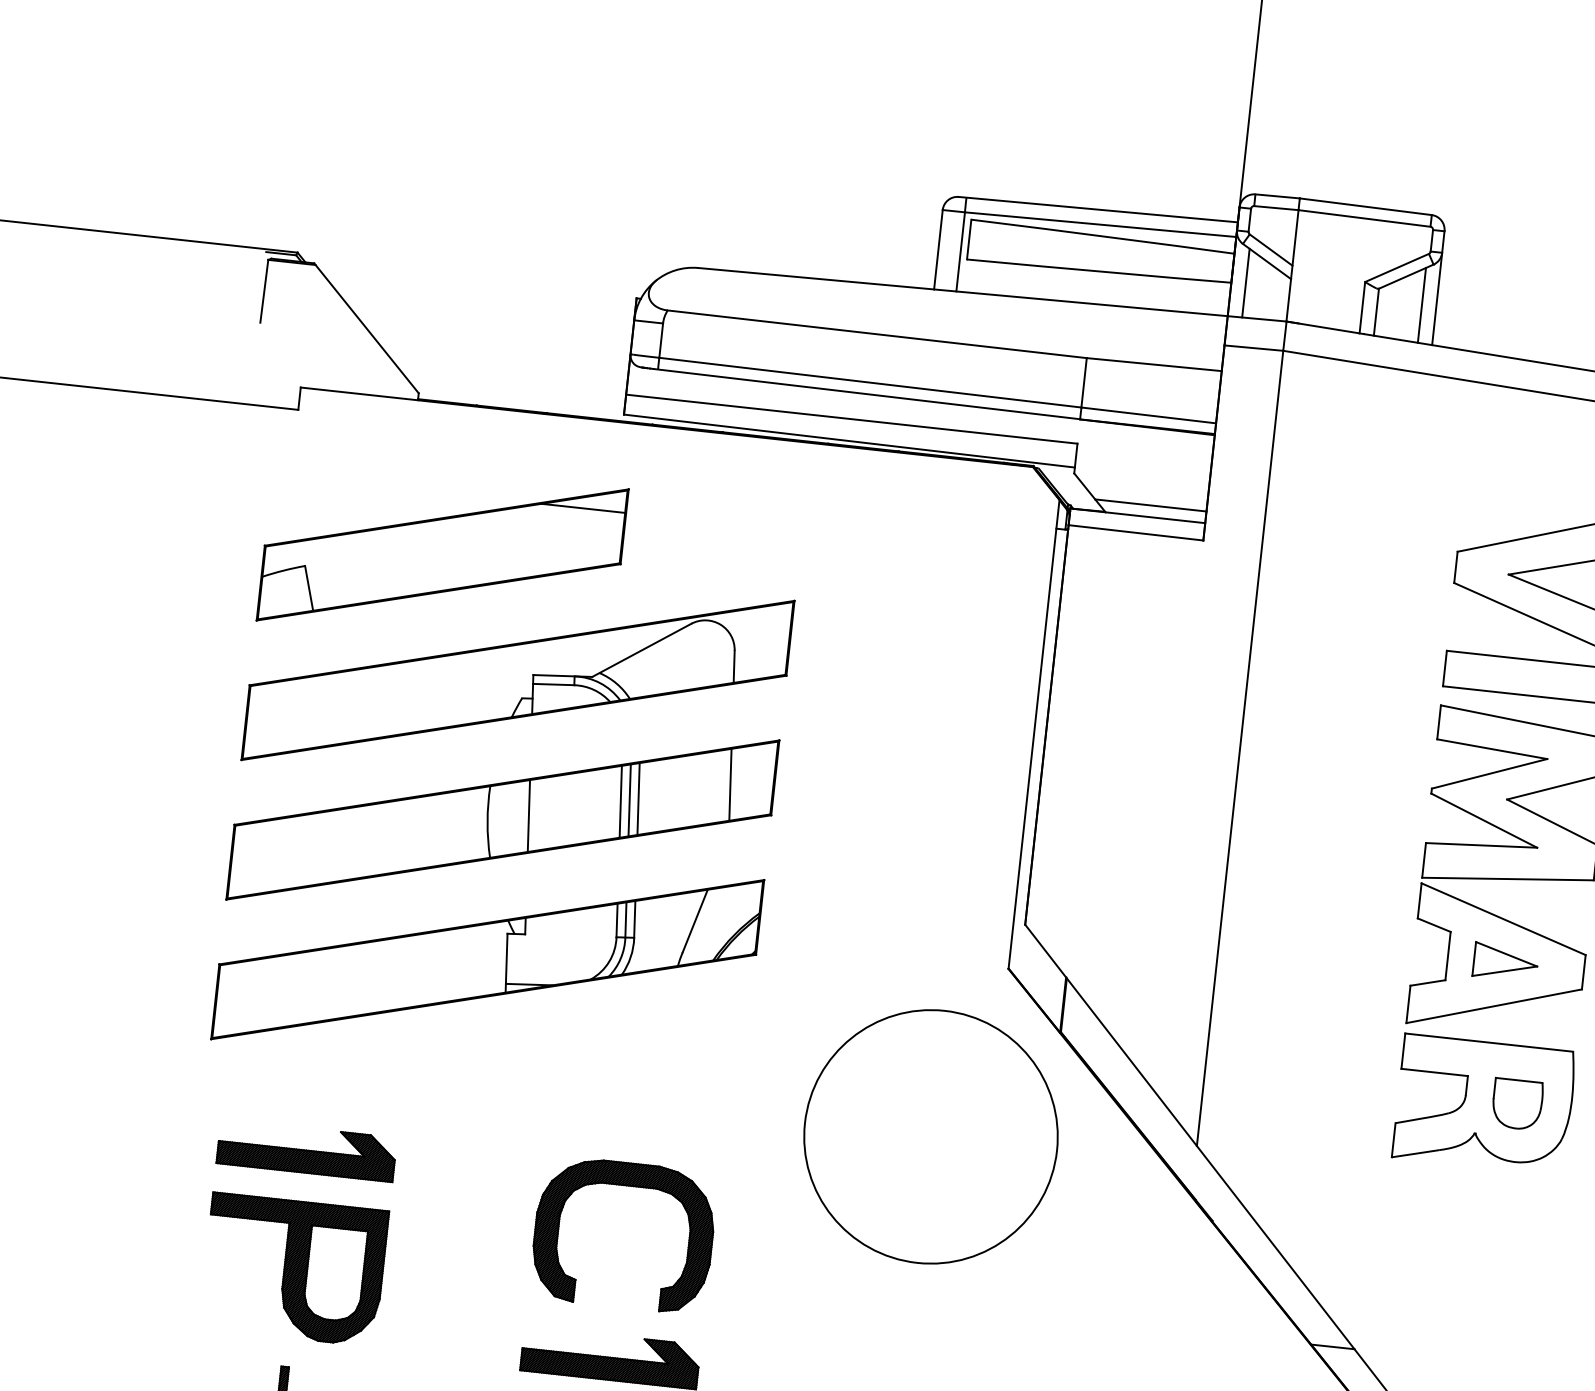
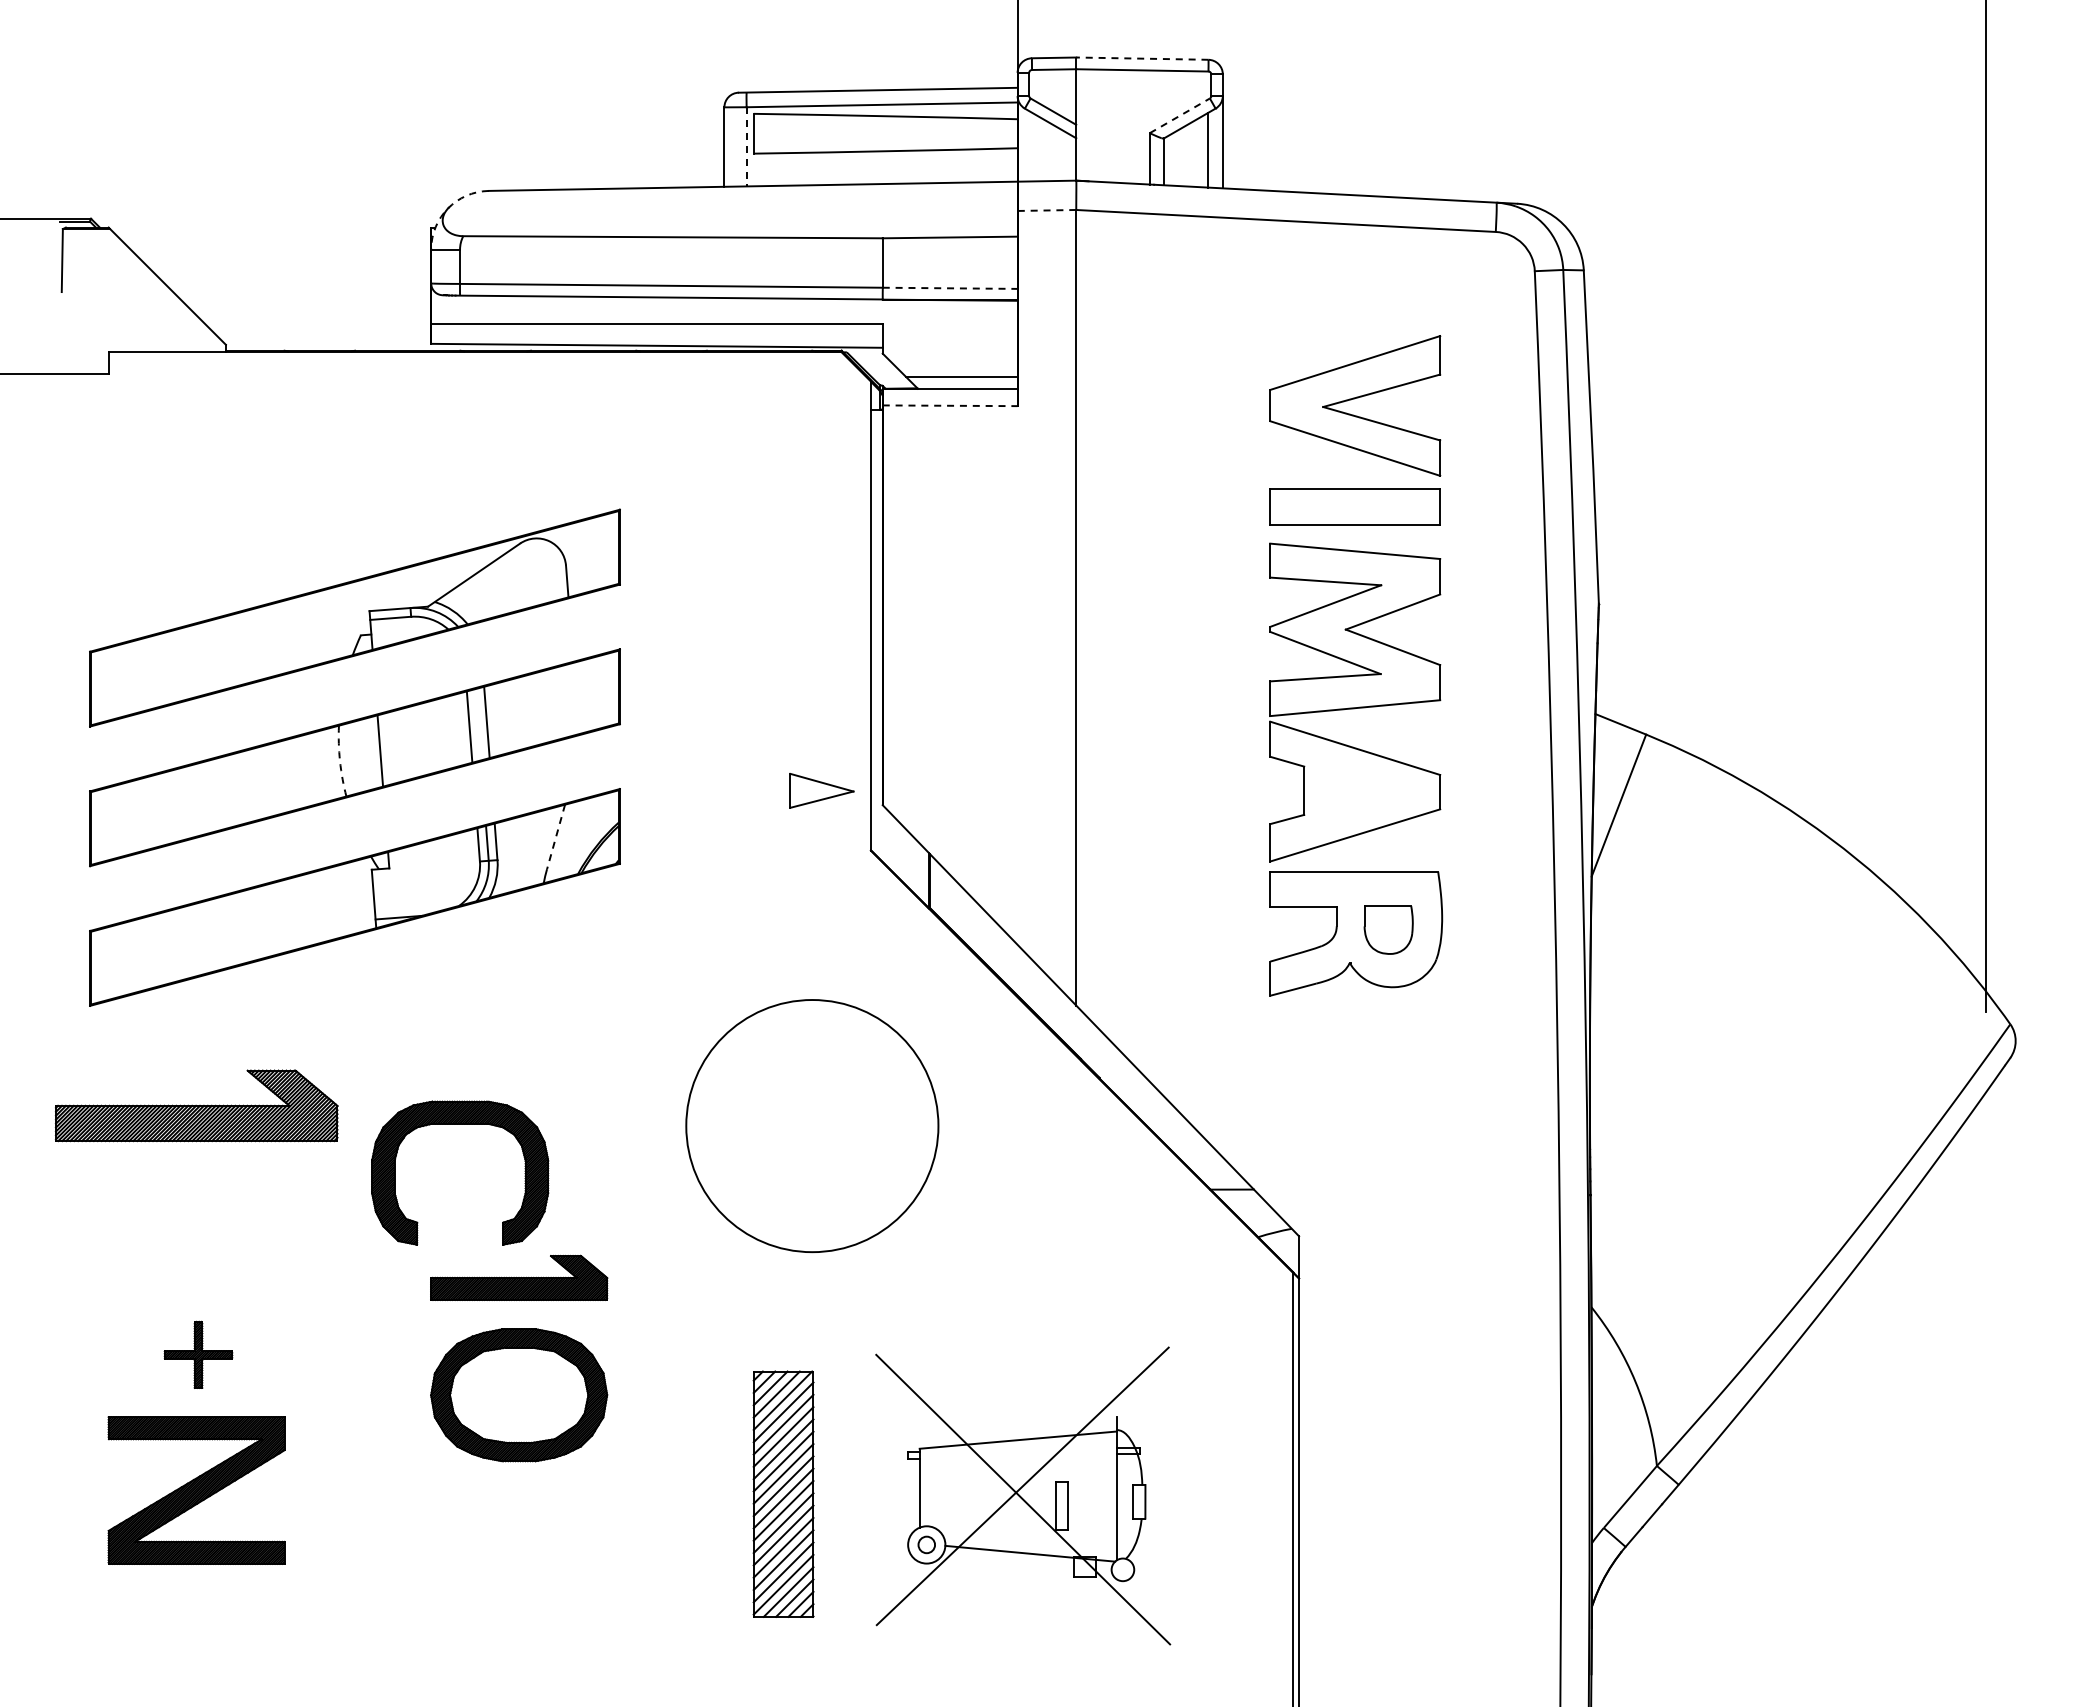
line: (1364, 206) -> (1141, 58), solid -> dashed
line: (960, 251) -> (746, 146), solid -> dashed
line: (1396, 267) -> (1179, 115), solid -> dashed
arc: (655, 281) -> (448, 208), solid -> dashed
line: (1246, 282) -> (1032, 146), removed
line: (1253, 348) -> (1046, 210), solid -> dashed
line: (1149, 415) -> (950, 288), solid -> dashed
line: (1136, 532) -> (950, 405), solid -> dashed
part: (442, 554) -> (266, 501), removed
line: (729, 784) -> (575, 698), removed
line: (628, 800) -> (477, 724), removed
arc: (487, 822) -> (340, 761), solid -> dashed
line: (694, 921) -> (555, 837), solid -> dashed
part: (1505, 962) -> (821, 790), moved
circle: (931, 1137) -> (812, 1126), moved
part: (306, 1150) -> (196, 1105), size x1.6
part: (629, 1186) -> (460, 1124), moved
part: (293, 1269) -> (196, 1224), removed

